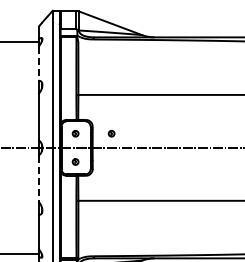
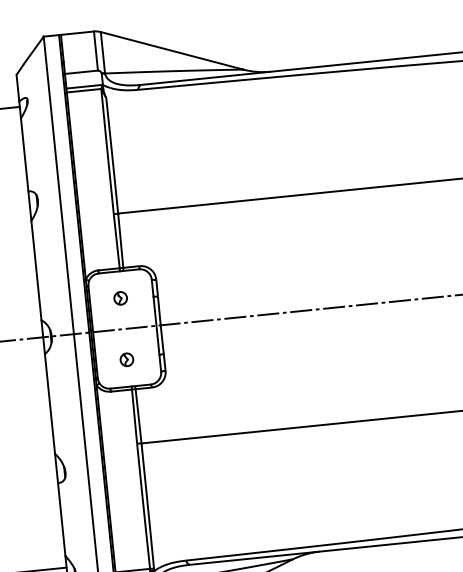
line: (38, 63) -> (24, 154), dashed -> solid
part: (111, 133) -> (198, 289), removed
line: (38, 178) -> (49, 403), dashed -> solid

